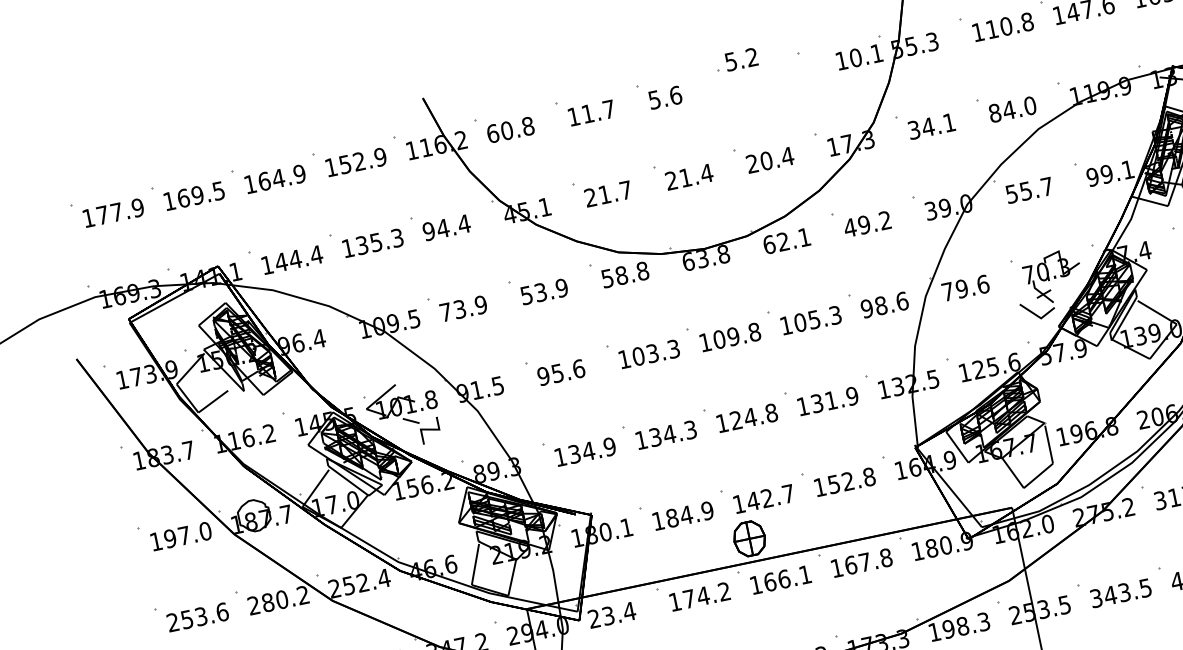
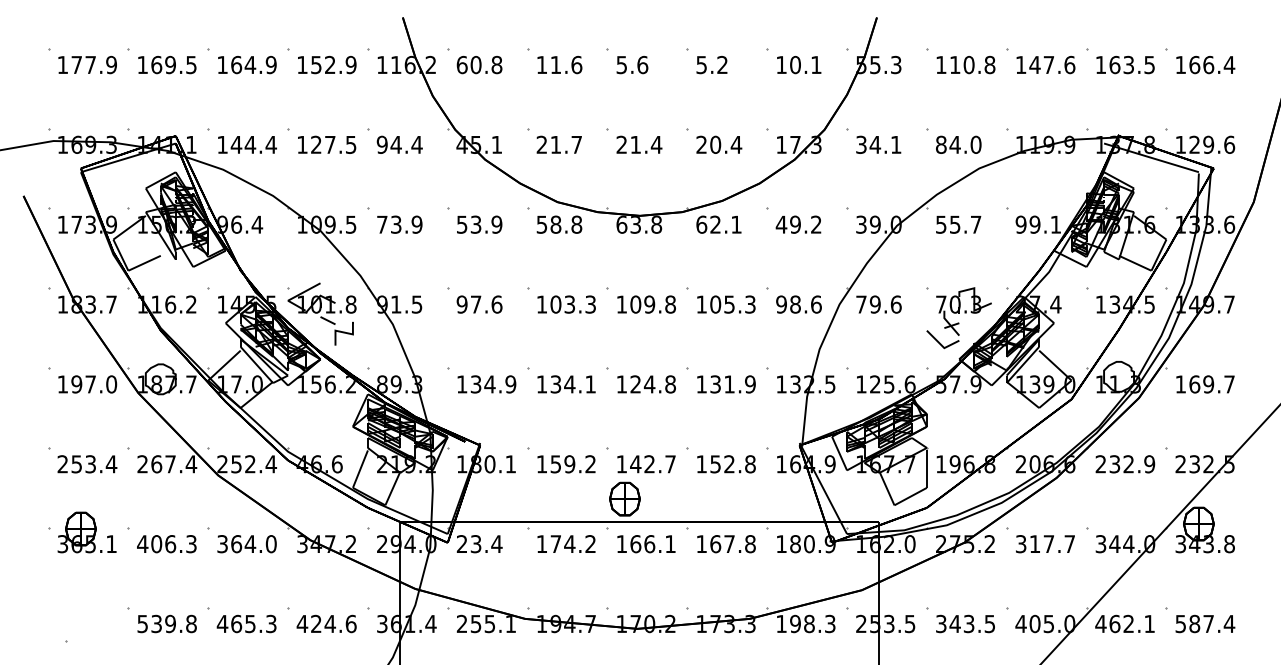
text: (859, 57) -> (799, 65), moved
text: (741, 60) -> (711, 65), moved
text: (608, 109) -> (576, 64), 11.7 -> 11.6
text: (379, 241) -> (333, 144), 135.3 -> 127.5
text: (557, 373) -> (475, 304), 95.6 -> 97.6
text: (690, 430) -> (590, 384), 134.3 -> 134.1
text: (690, 514) -> (573, 464), 184.9 -> 159.2
text: (286, 599) -> (174, 464), 280.2 -> 267.4
text: (222, 612) -> (111, 464), 253.6 -> 253.4

